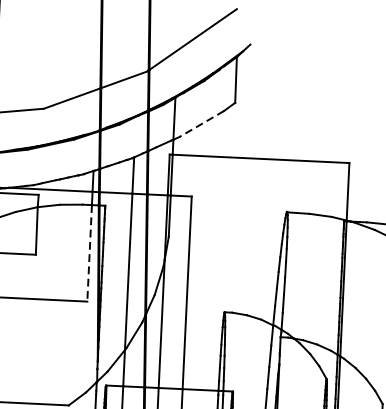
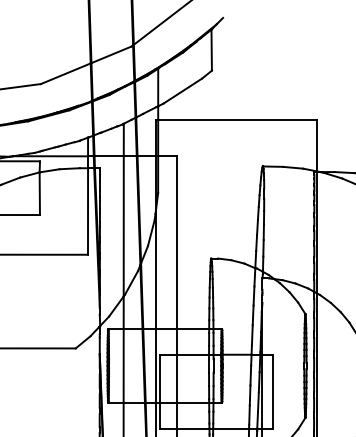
line: (201, 124) -> (182, 91), dashed -> solid
line: (90, 254) -> (88, 212), dashed -> solid

